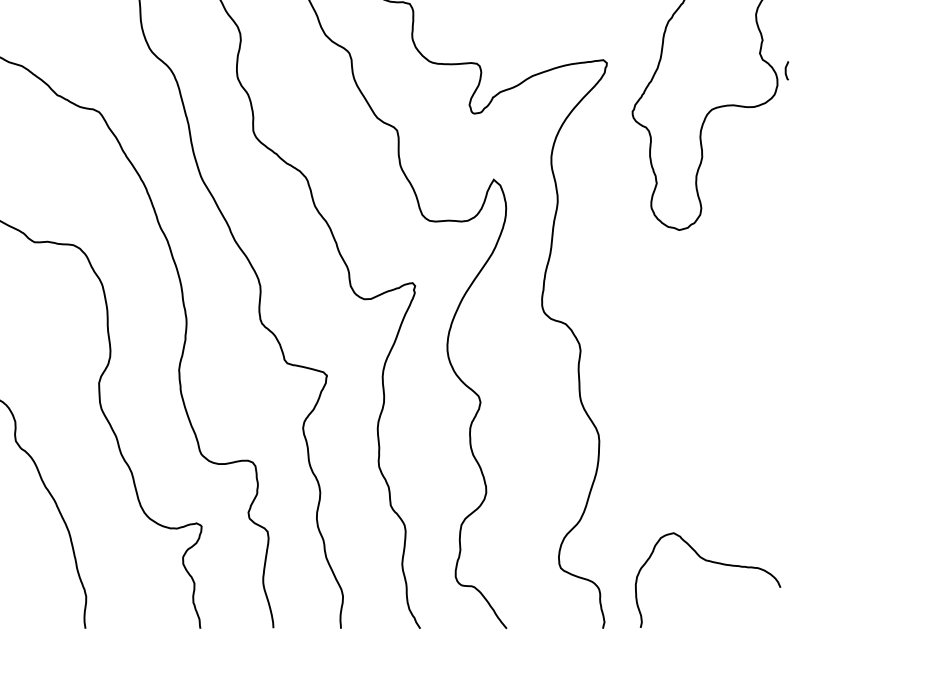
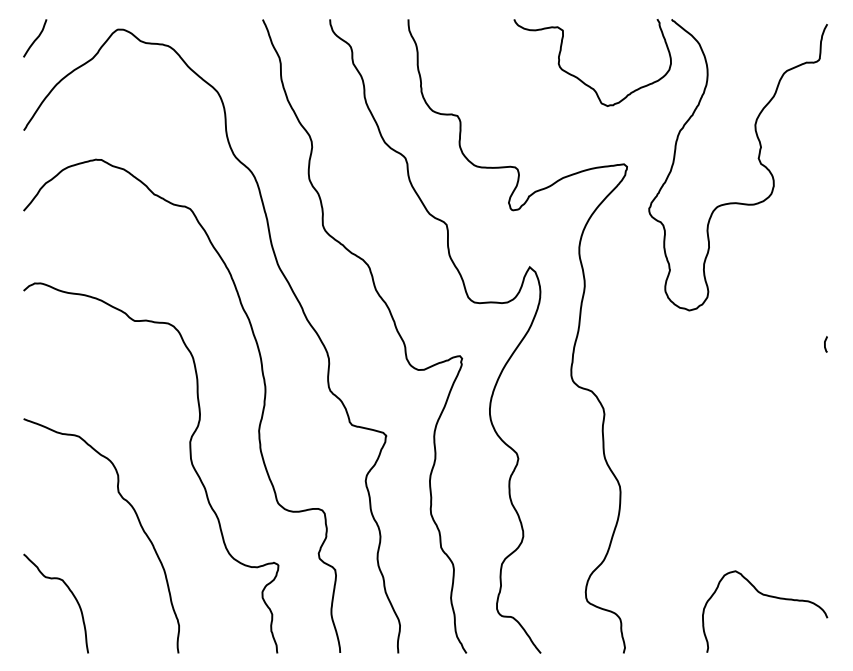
curve: (786, 70) -> (825, 344), moved
curve: (713, 563) -> (769, 597), moved

